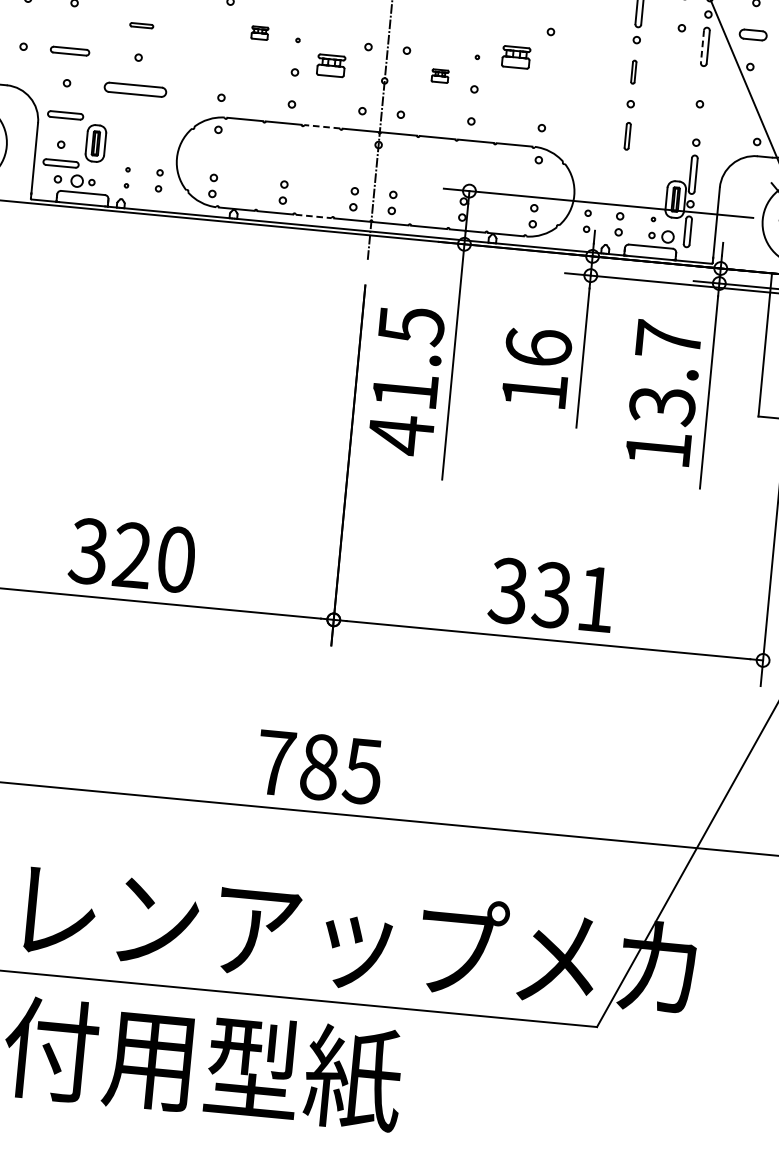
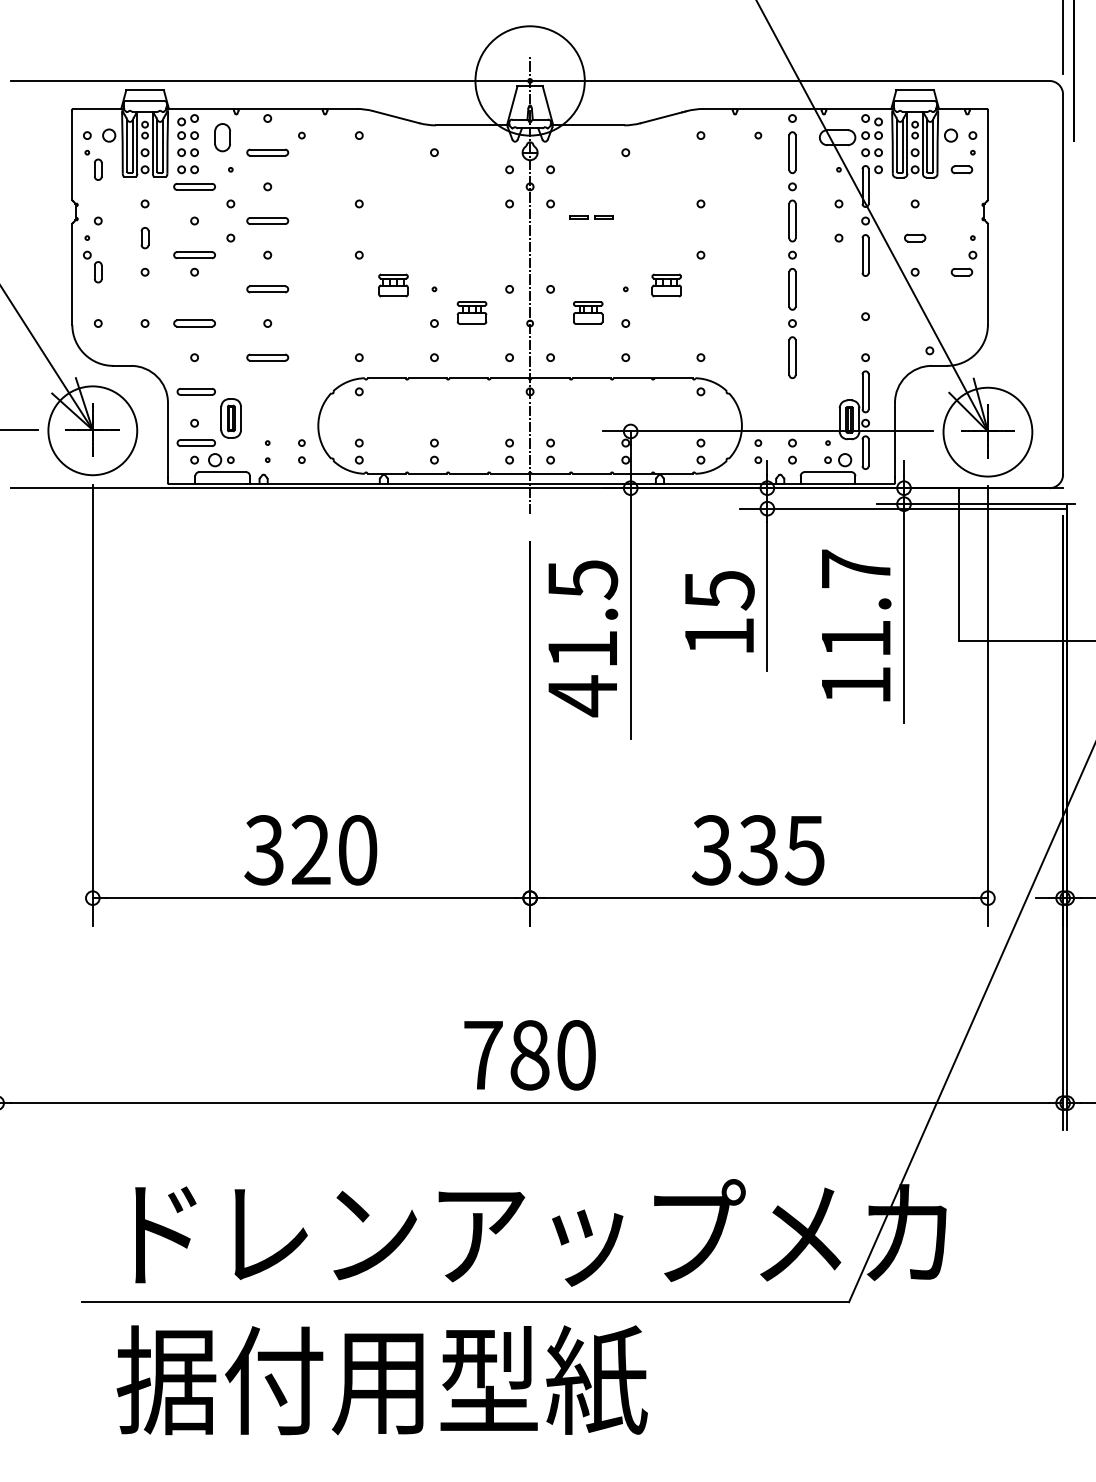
part: (141, 25) -> (267, 289), size x1.67
part: (259, 33) -> (393, 285), size x1.67
part: (753, 34) -> (915, 237), size x0.71
line: (702, 47) -> (862, 256), dashed -> solid
part: (633, 72) -> (792, 289), size x1.67
part: (440, 75) -> (588, 312), size x1.67
part: (135, 89) -> (267, 357), size x0.62
line: (322, 127) -> (468, 378), dashed -> solid
part: (627, 136) -> (792, 357), size x1.43
line: (314, 216) -> (469, 473), dashed -> solid
text: (538, 348) -> (719, 590), 16 -> 15
text: (661, 406) -> (855, 639), 13.7 -> 11.7
text: (595, 599) -> (804, 850), 331 -> 335
text: (362, 771) -> (575, 1055), 785 -> 780

